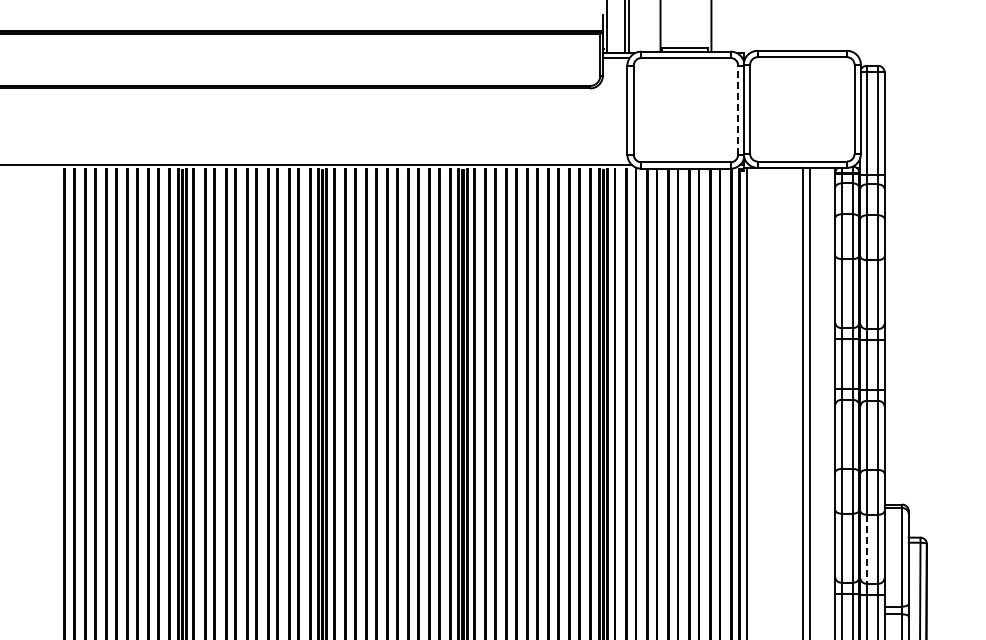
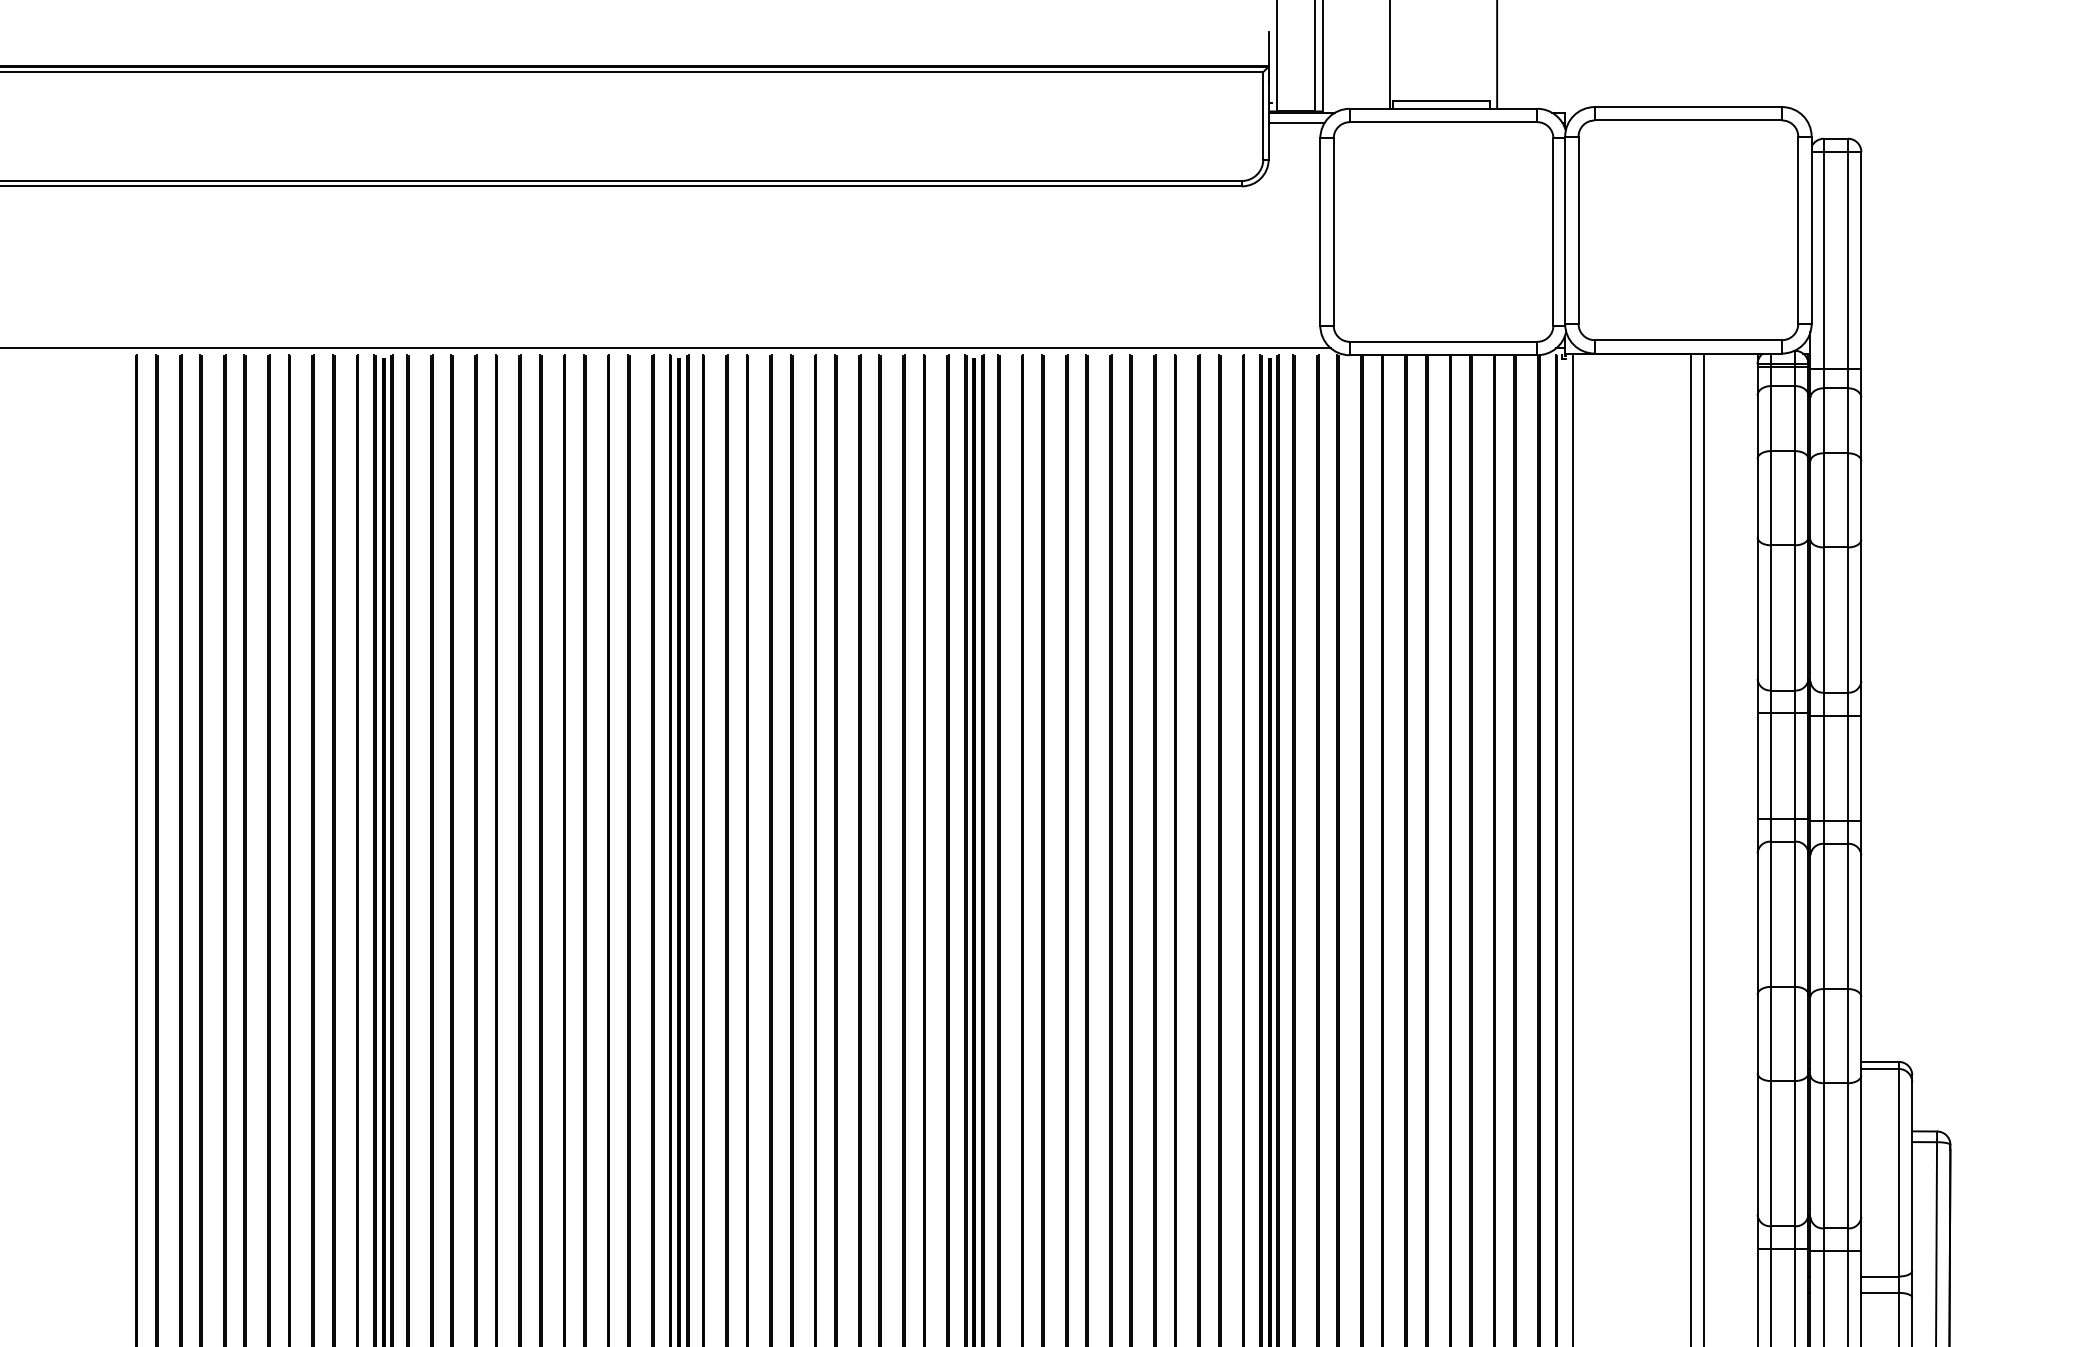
line: (738, 110) -> (1554, 232), dashed -> solid
line: (866, 549) -> (1823, 1156), dashed -> solid

